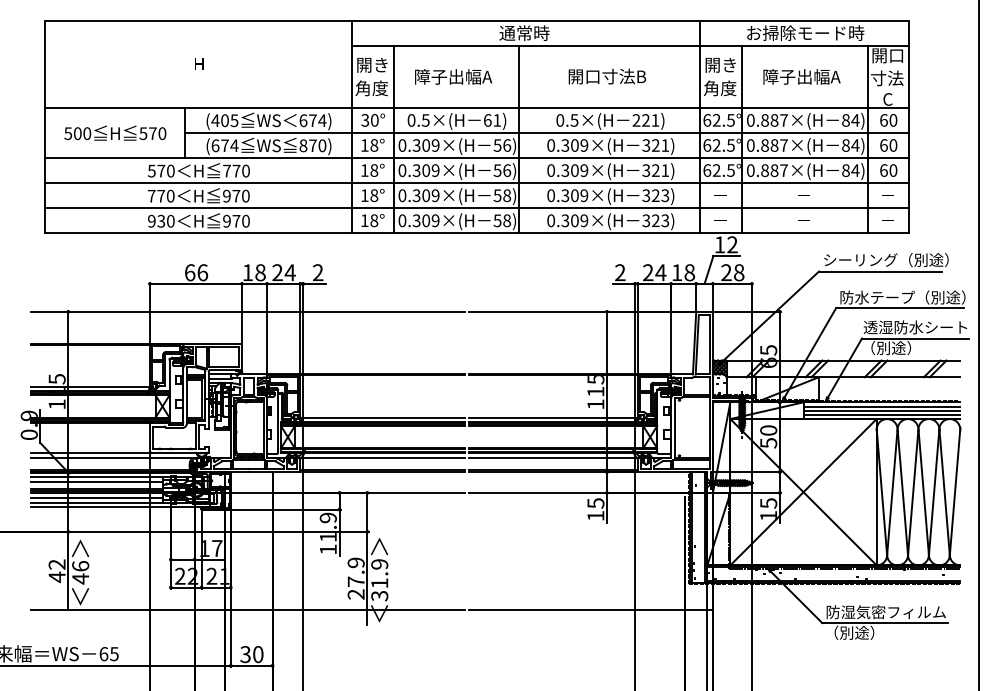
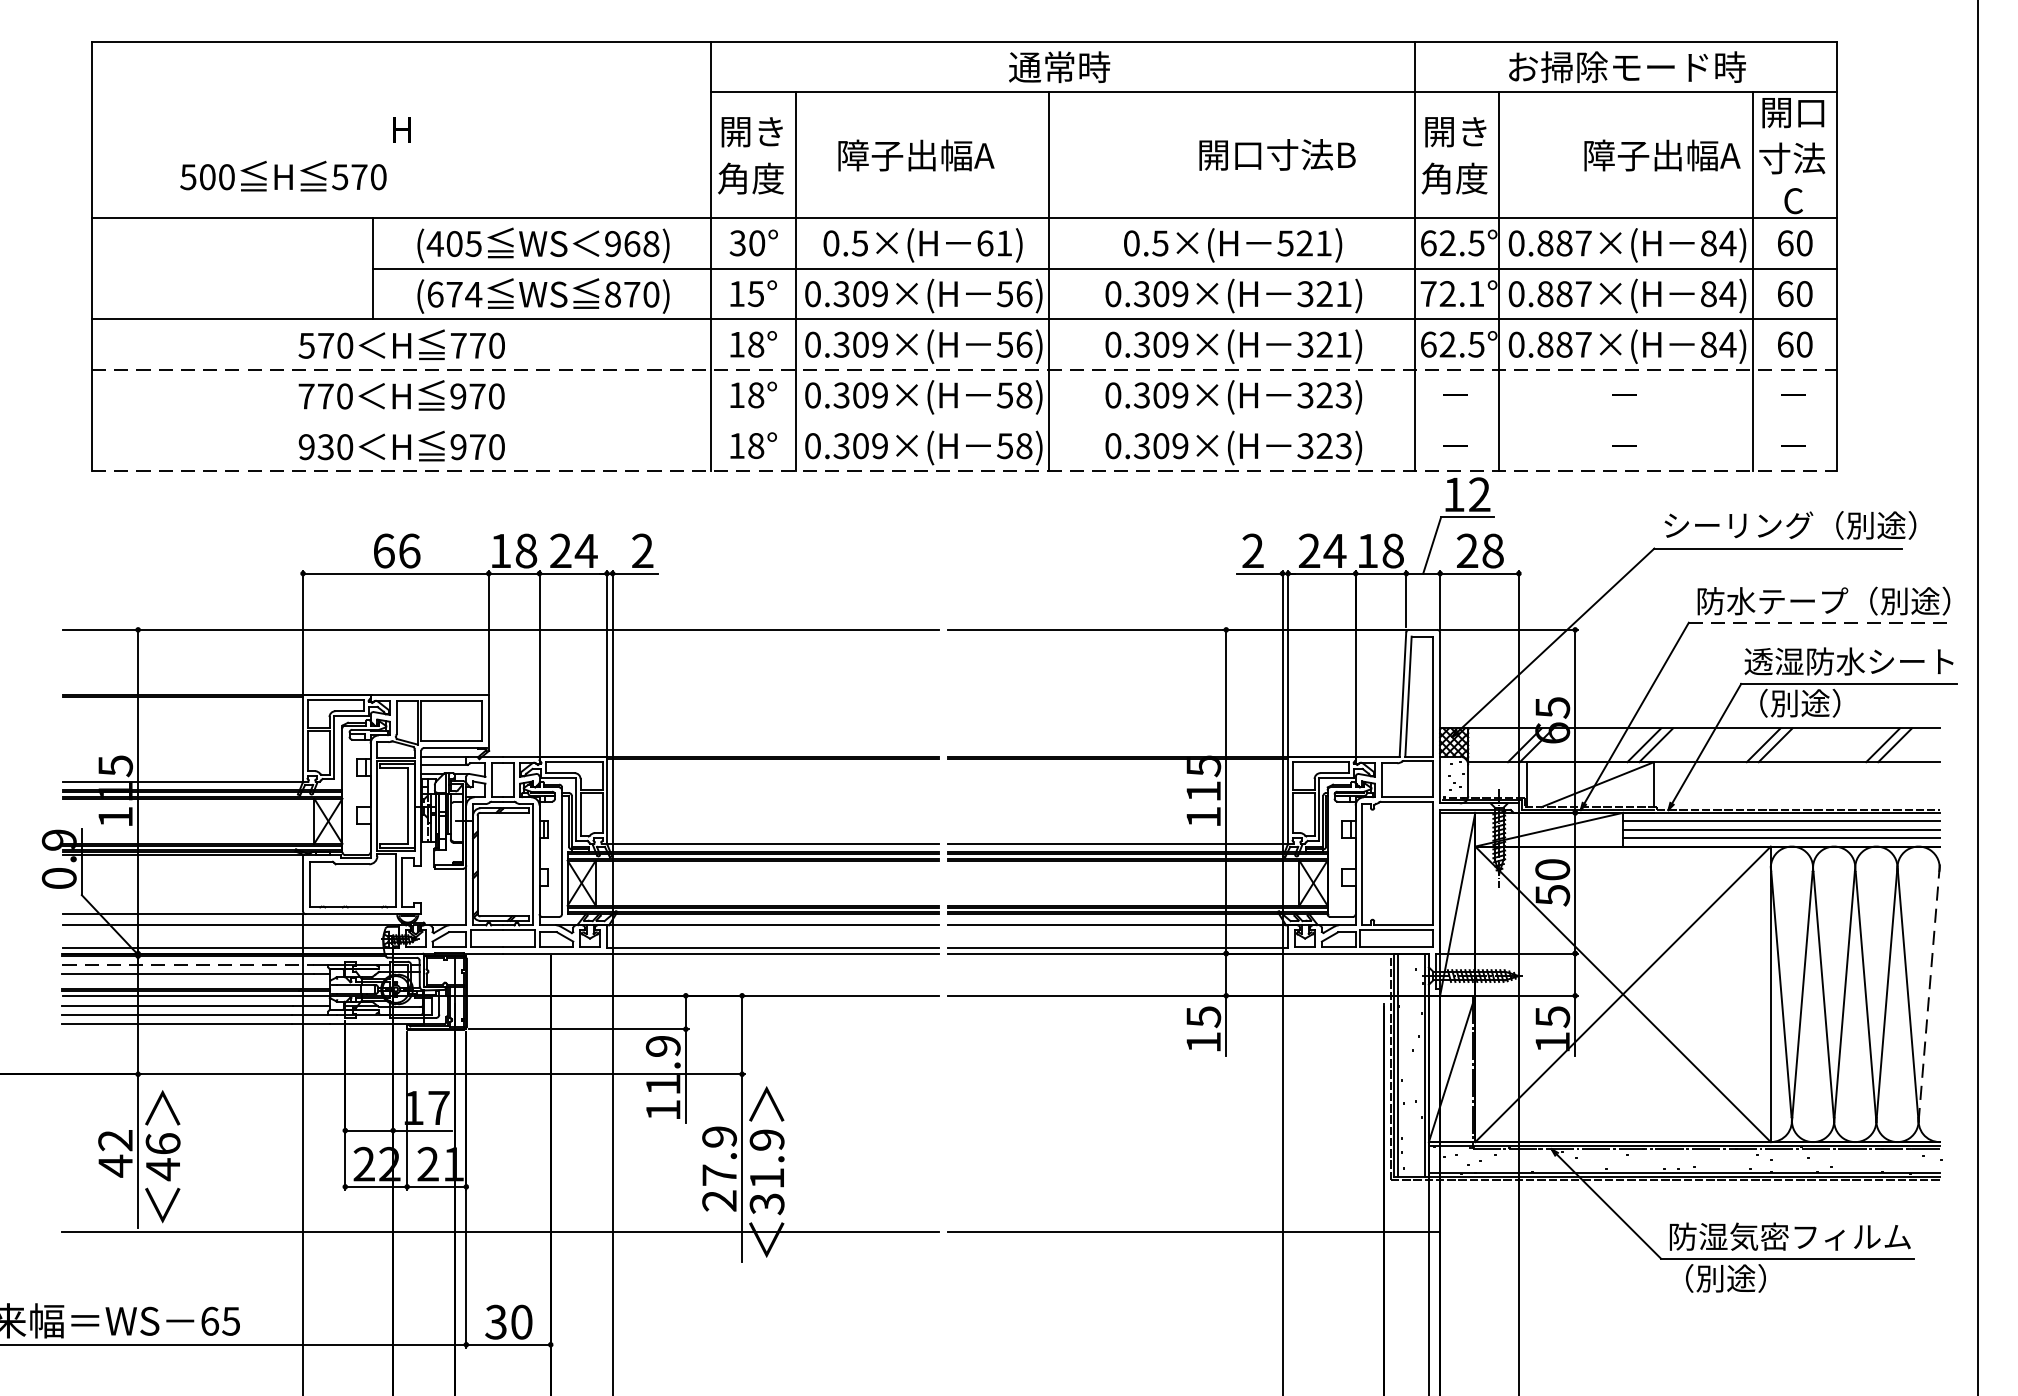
text: (607, 76) -> (1277, 154), moved
text: (801, 76) -> (1661, 154), moved
text: (312, 120) -> (631, 243), 674) -> 968)
text: (636, 120) -> (1285, 243), 221) -> 521)
text: (115, 132) -> (283, 174), moved
text: (374, 145) -> (756, 294), 18° -> 15°
text: (718, 145) -> (1451, 294), 62.5° -> 72.1°
line: (477, 183) -> (964, 370), solid -> dashed
line: (477, 208) -> (964, 421), removed
line: (477, 233) -> (964, 471), solid -> dashed
line: (900, 308) -> (1818, 623), solid -> dashed
line: (93, 477) -> (188, 964), solid -> dashed
line: (955, 491) -> (1930, 992), solid -> dashed

